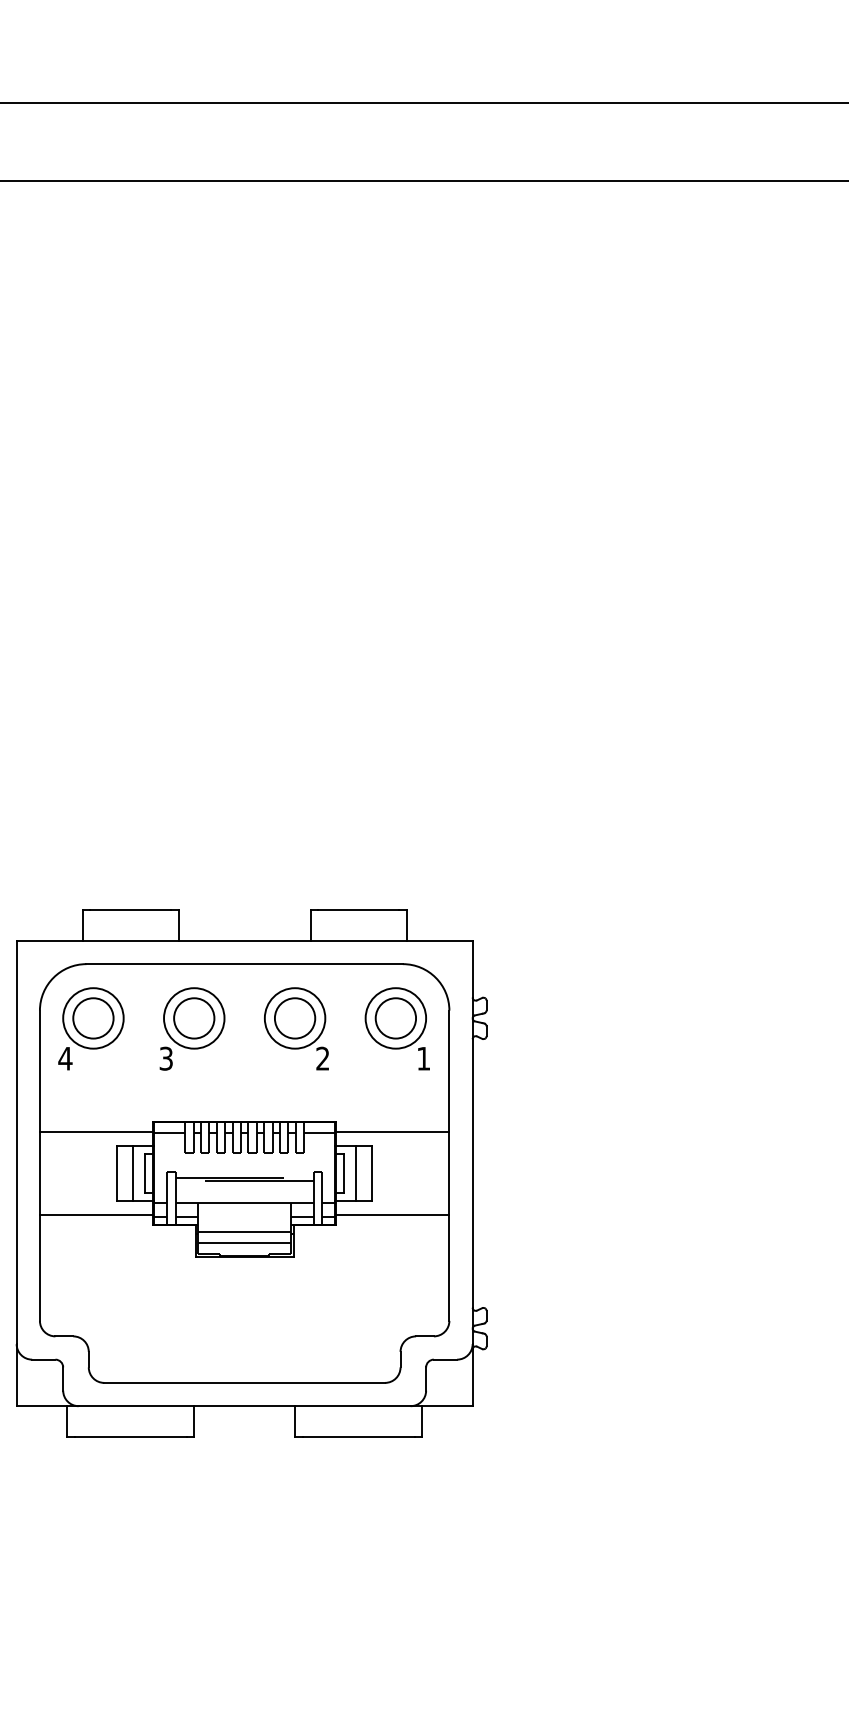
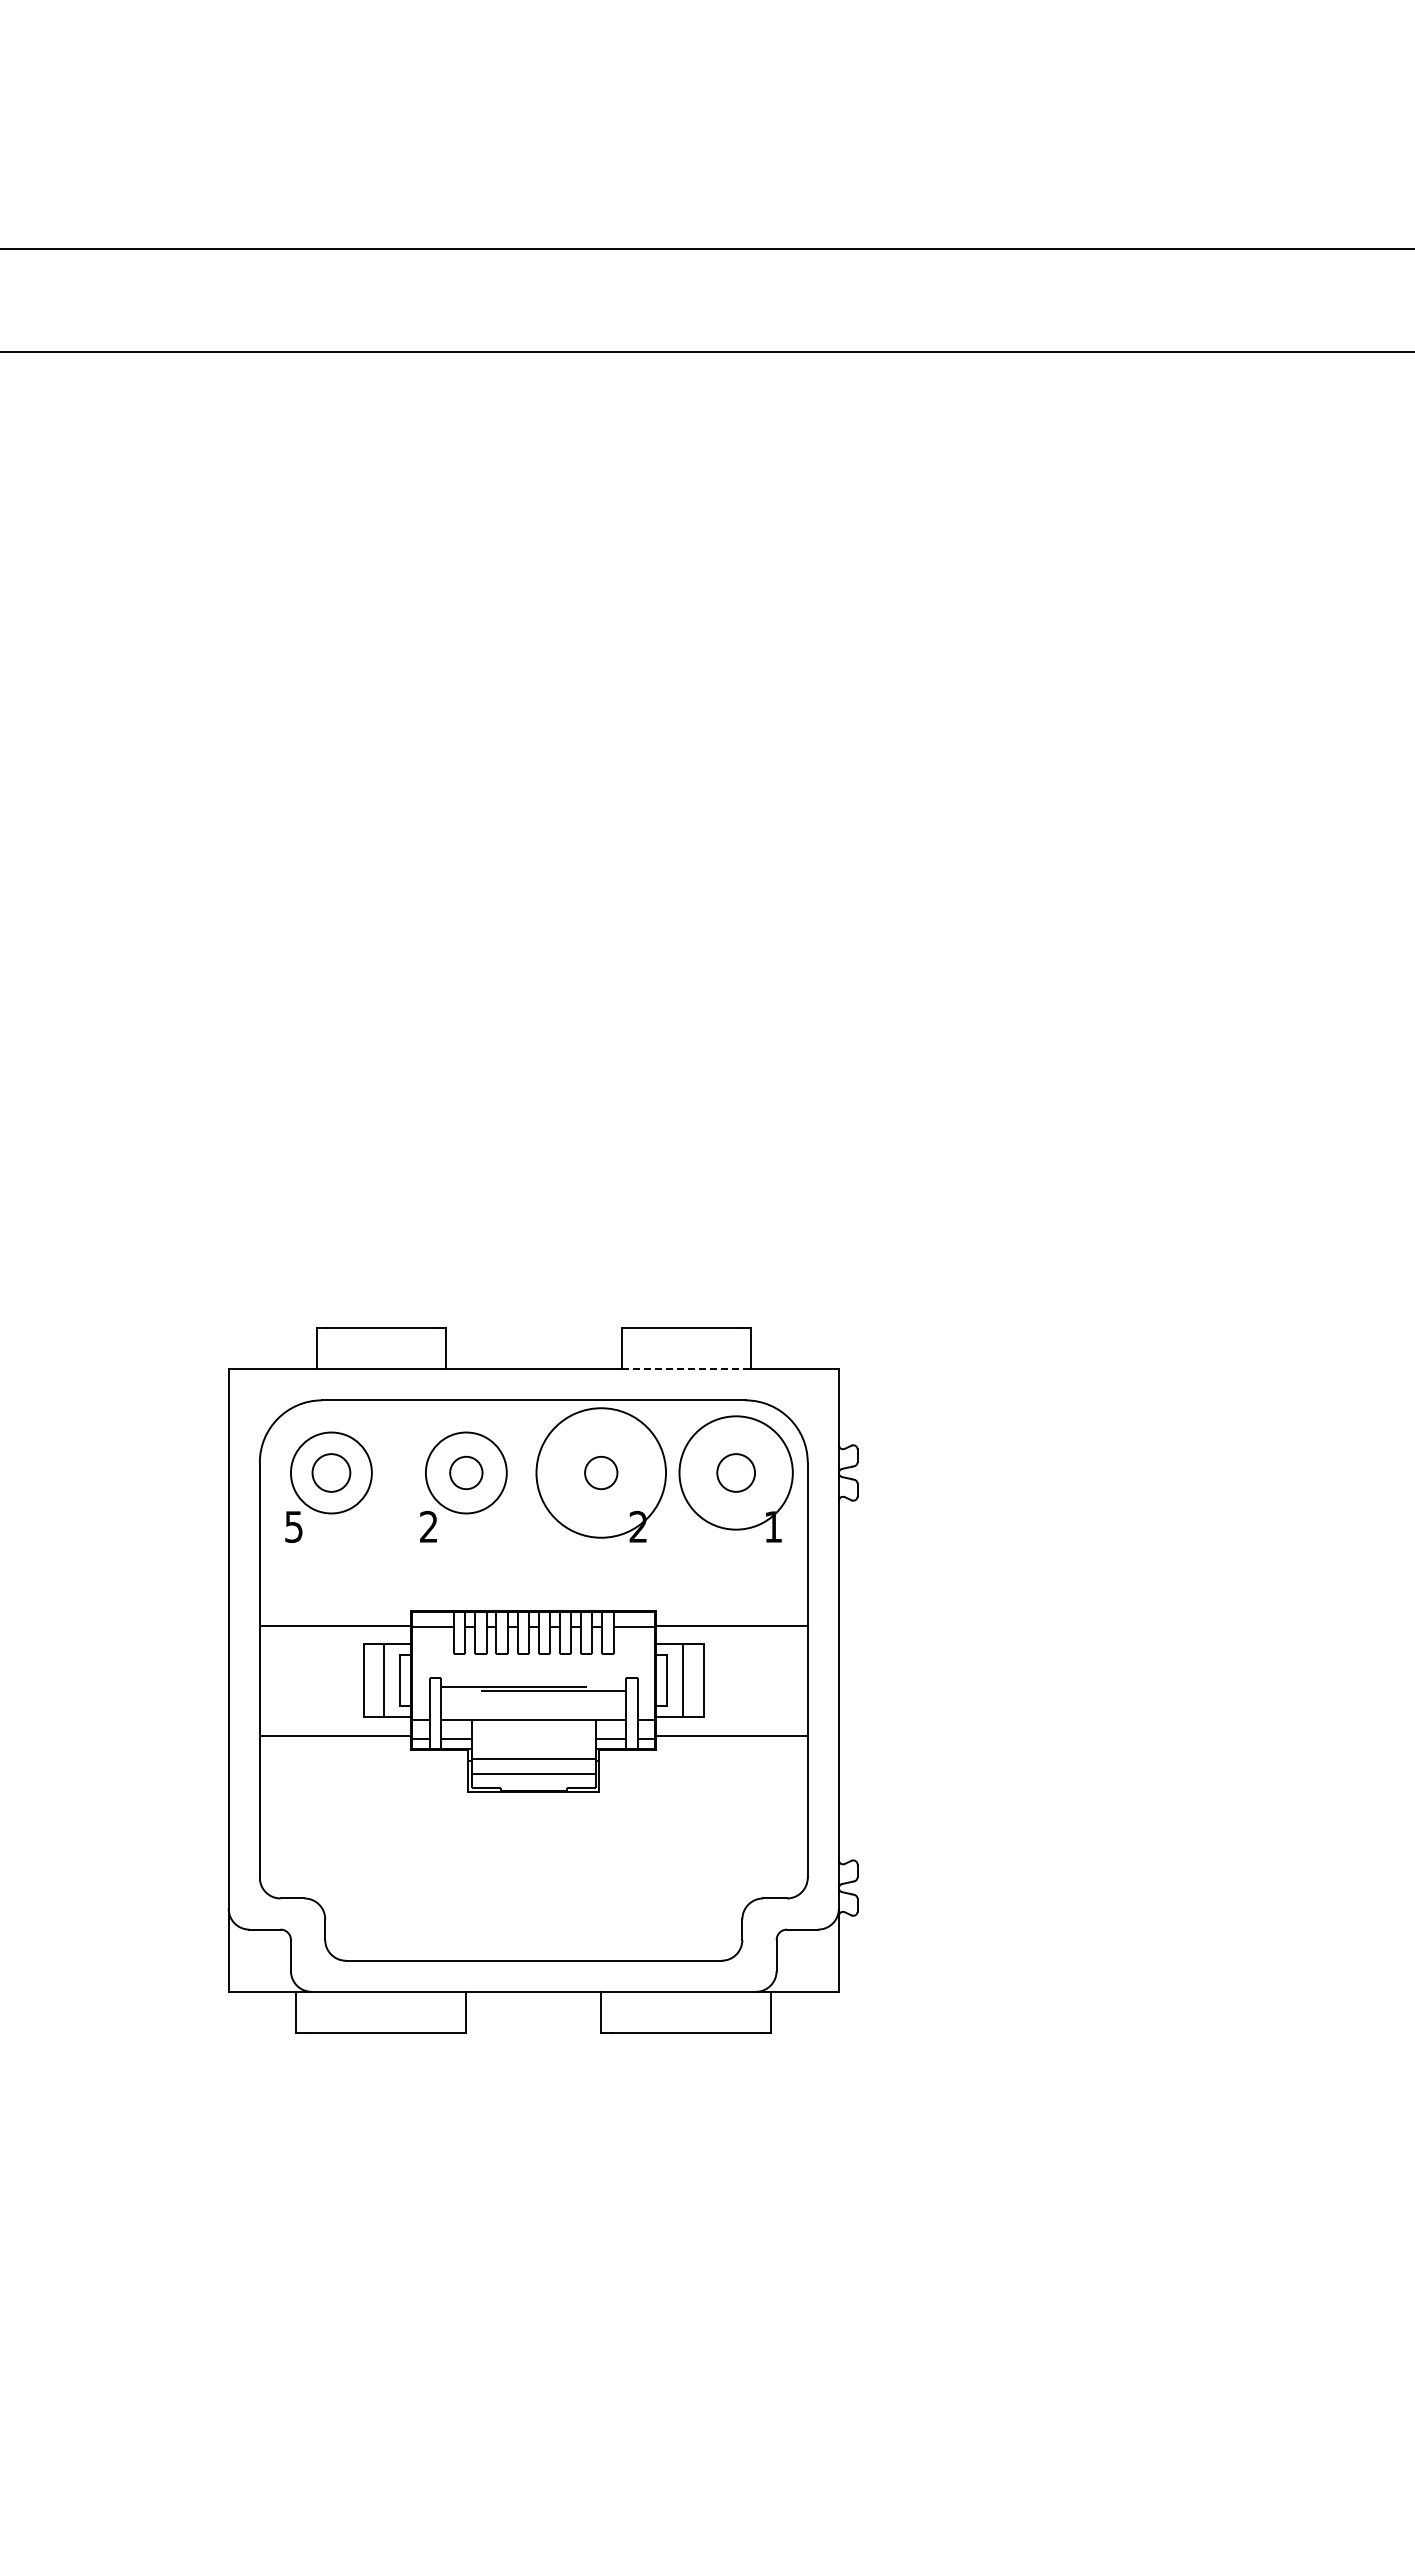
line: (358, 941) -> (686, 1369), solid -> dashed
circle: (93, 1018) -> (331, 1472), size x0.7
circle: (194, 1018) -> (466, 1472), size x0.6
circle: (294, 1018) -> (600, 1472), size x1.6
circle: (295, 1018) -> (601, 1472), size x0.6
circle: (395, 1018) -> (735, 1472), size x1.4
circle: (396, 1018) -> (736, 1472), size x0.7
text: (65, 1059) -> (293, 1527), 4 -> 5
text: (165, 1059) -> (428, 1527), 3 -> 2

